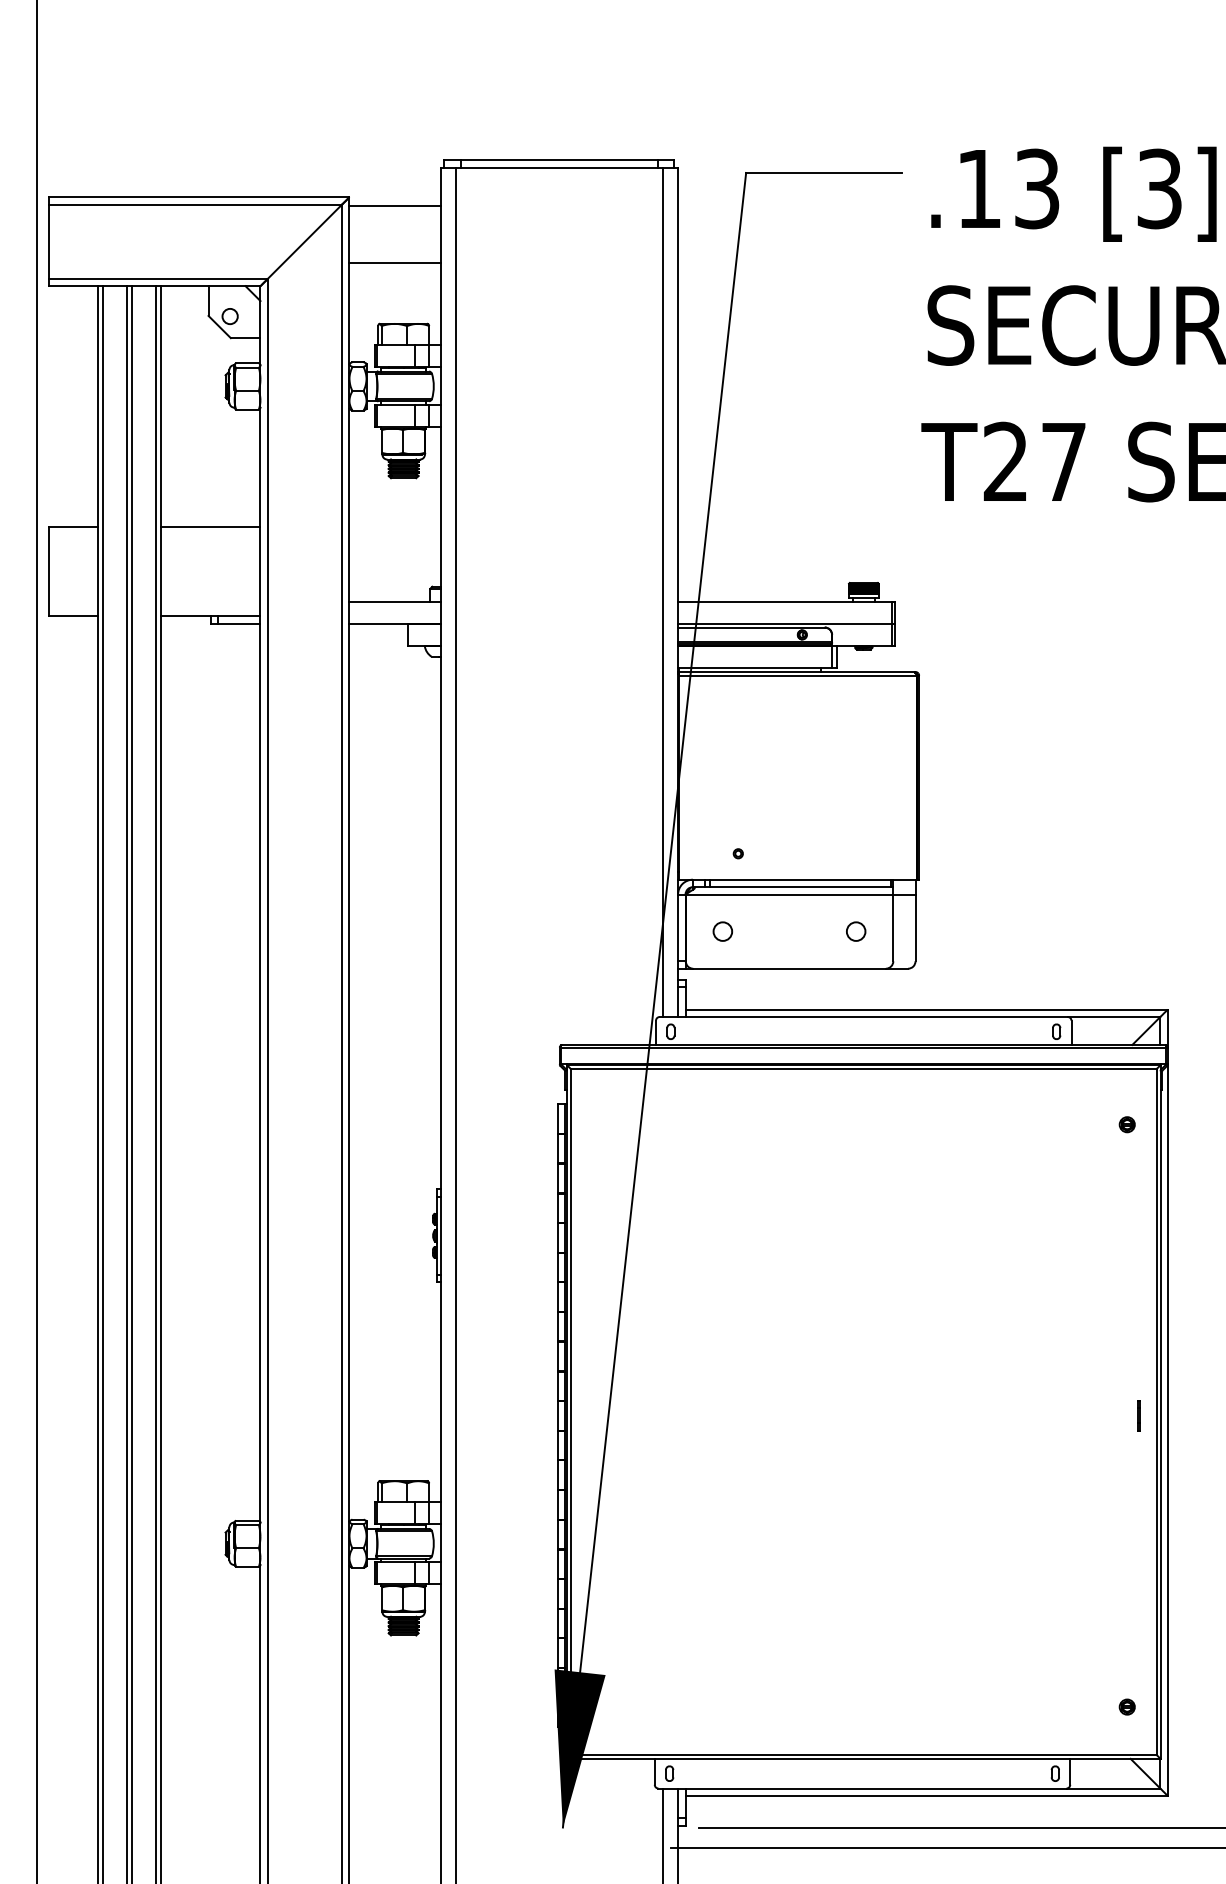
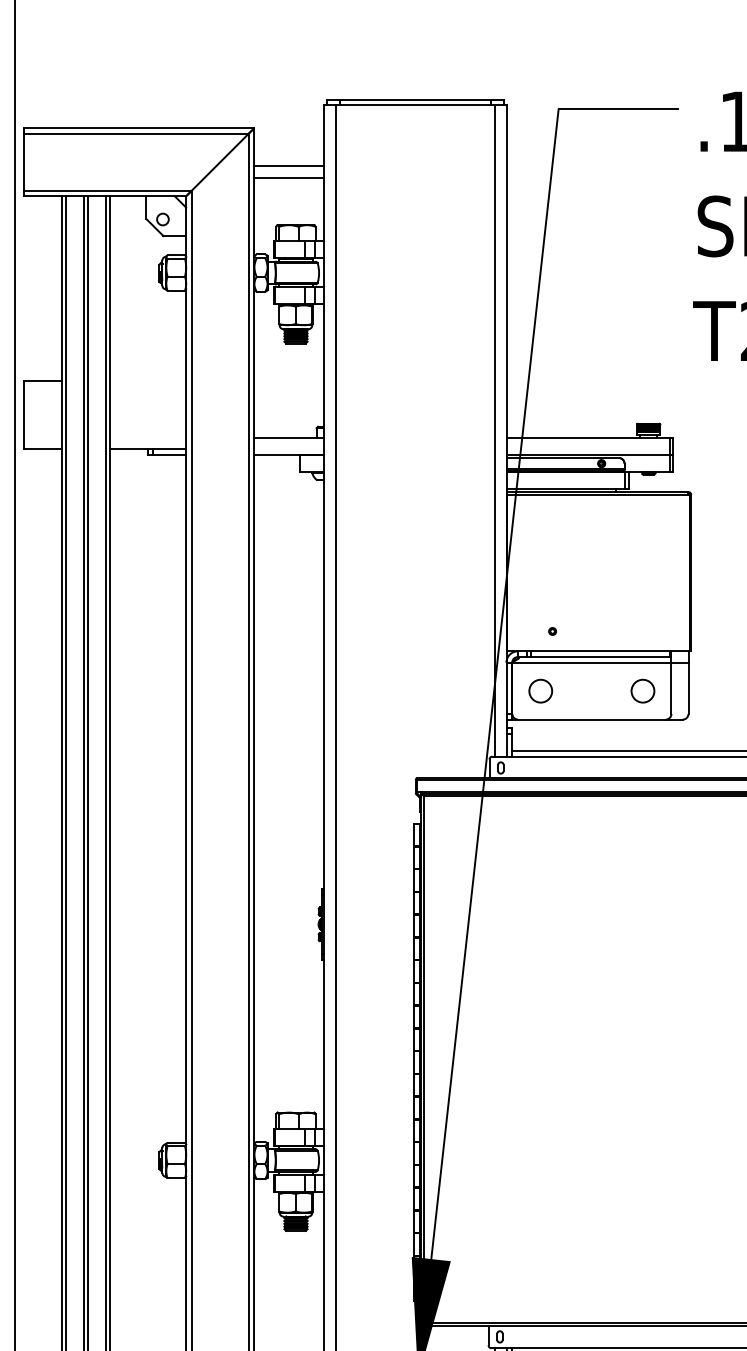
line: (394, 206) -> (288, 165), moved
line: (210, 527) -> (147, 381), removed
circle: (722, 931) -> (540, 691), size x1.6
circle: (855, 931) -> (642, 691), size x1.6

